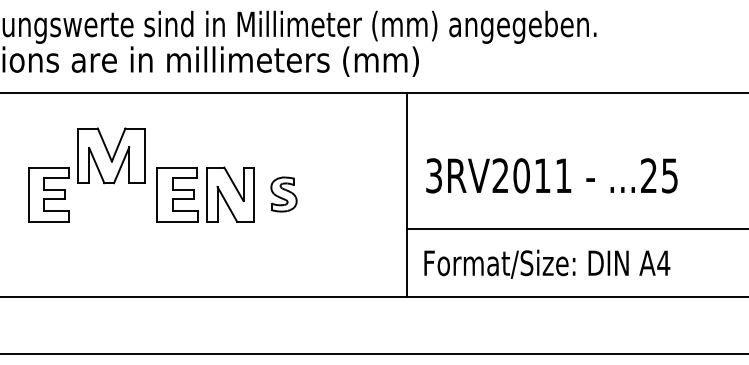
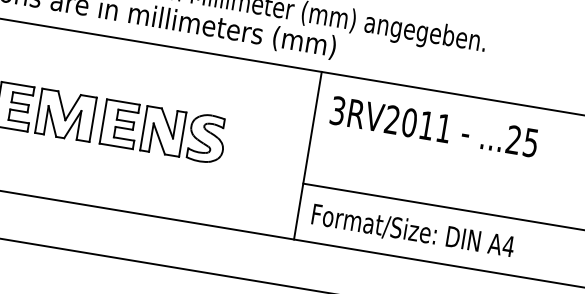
part: (111, 155) -> (65, 115), moved
text: (551, 175) -> (434, 126), moved
part: (283, 194) -> (206, 138), size x1.67

